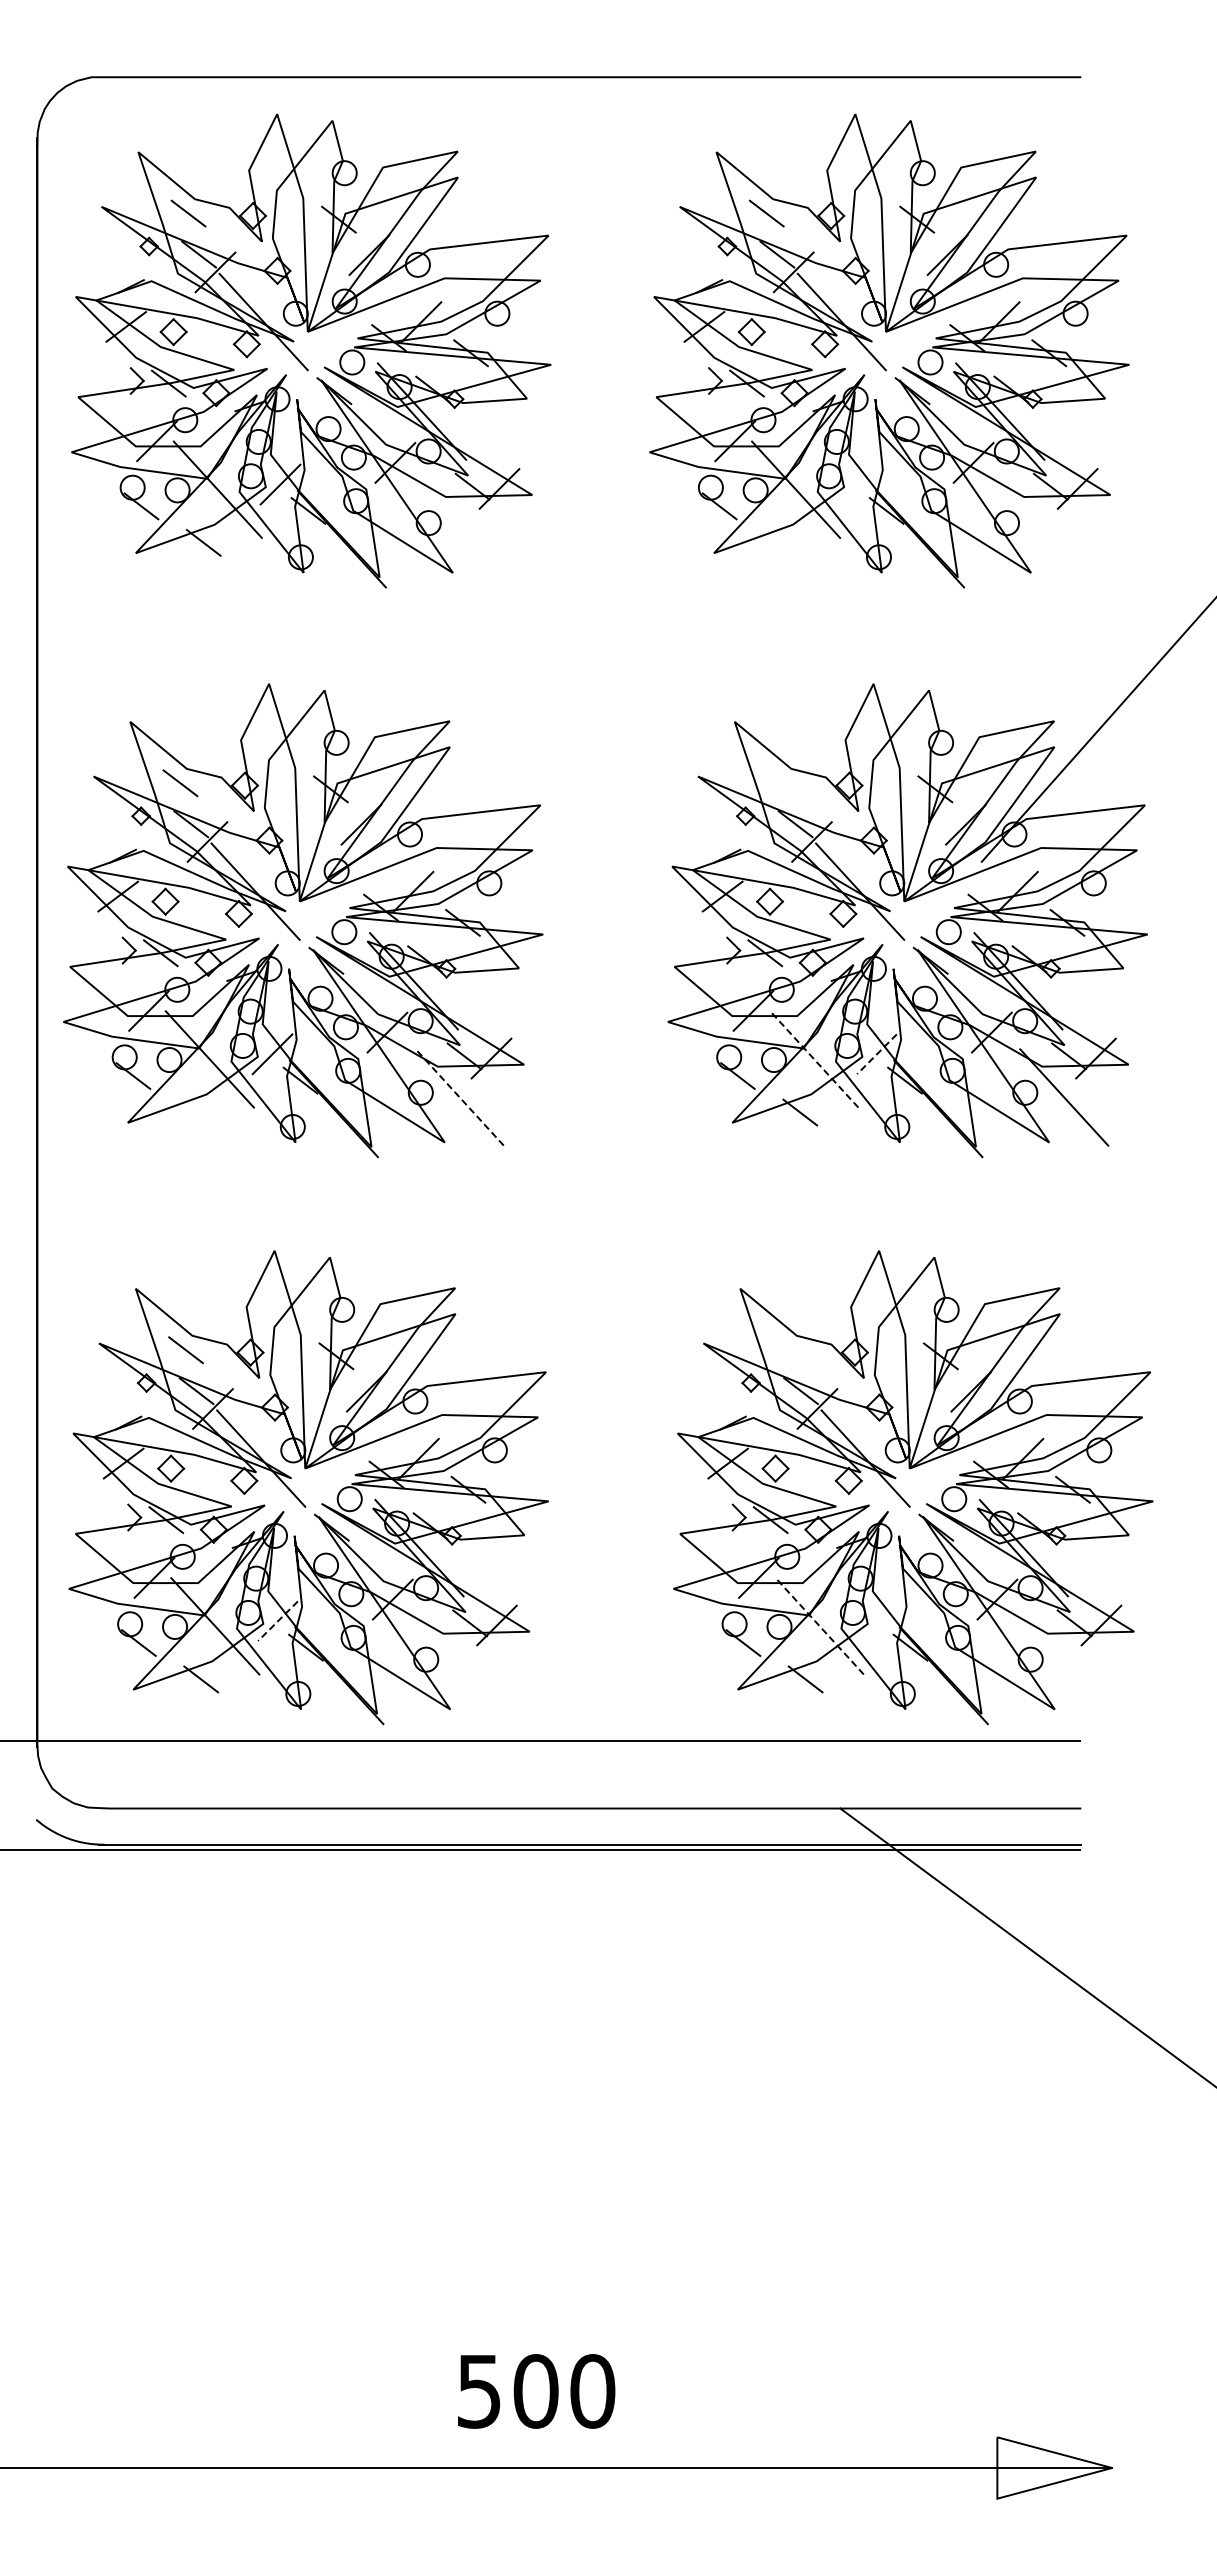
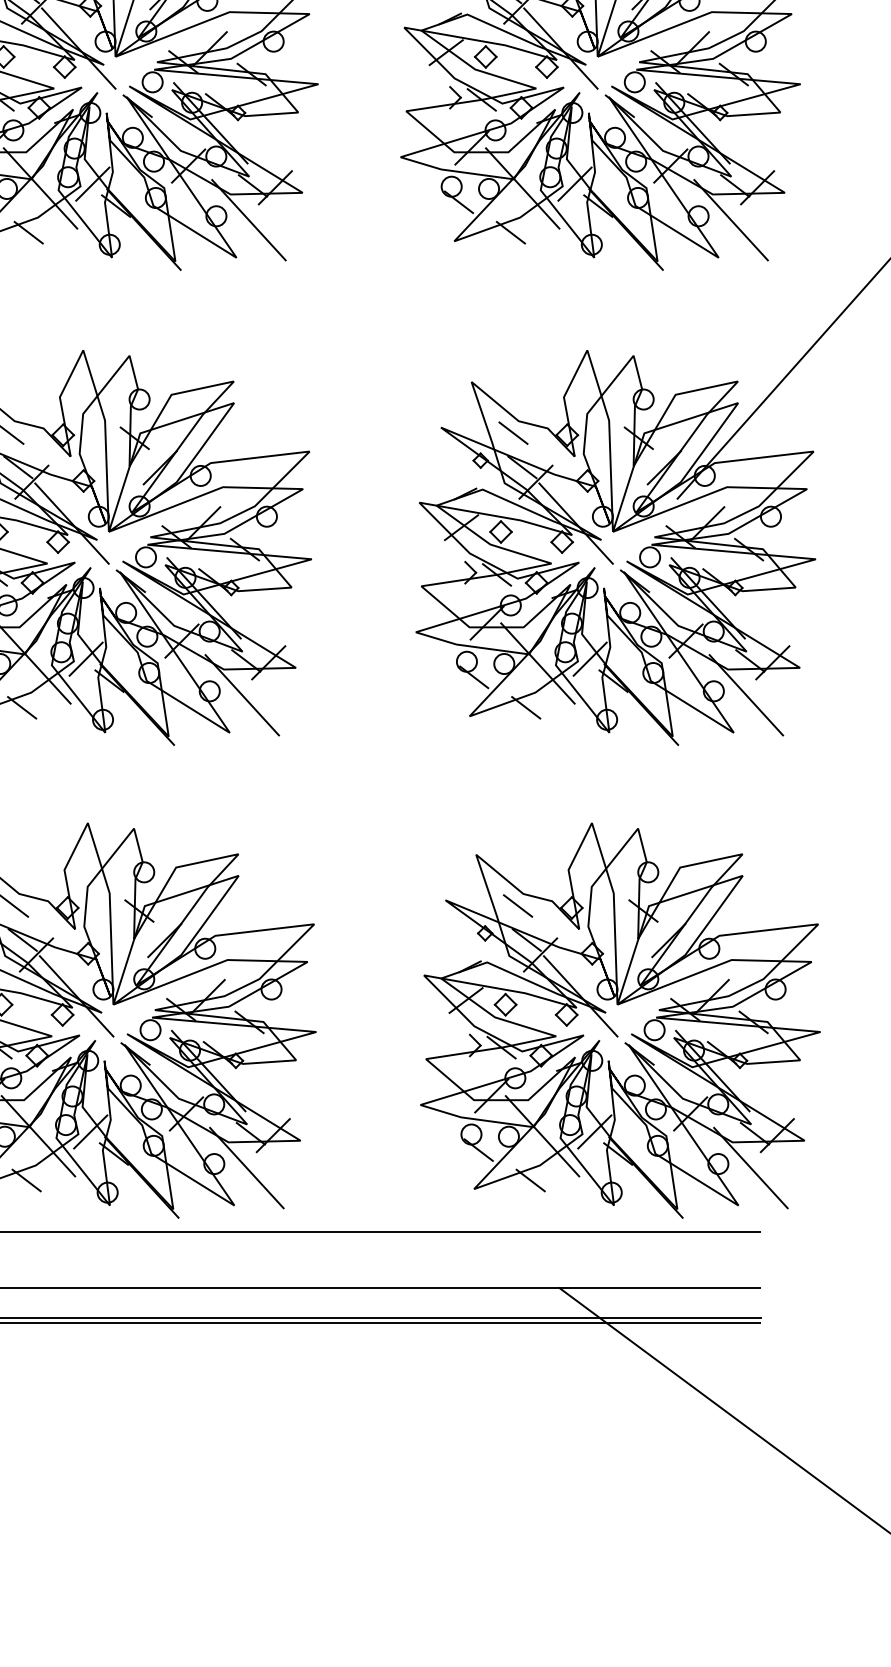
line: (858, 484) -> (574, 184), added
line: (467, 527) -> (248, 219), added
line: (1045, 527) -> (730, 219), added
line: (781, 542) -> (510, 232), added
line: (784, 783) -> (513, 433), added
line: (876, 1054) -> (589, 659), dashed -> solid
line: (813, 1059) -> (537, 663), dashed -> solid
line: (459, 1097) -> (242, 695), dashed -> solid
line: (195, 1112) -> (21, 707), added
line: (790, 1350) -> (518, 906), added
line: (277, 1621) -> (90, 1132), dashed -> solid
line: (882, 1621) -> (594, 1132), added
line: (819, 1625) -> (542, 1135), dashed -> solid
line: (465, 1664) -> (247, 1168), added
line: (1069, 1664) -> (750, 1168), added

